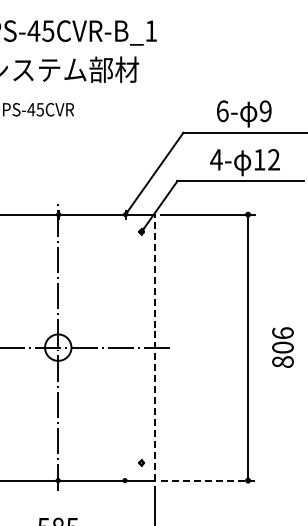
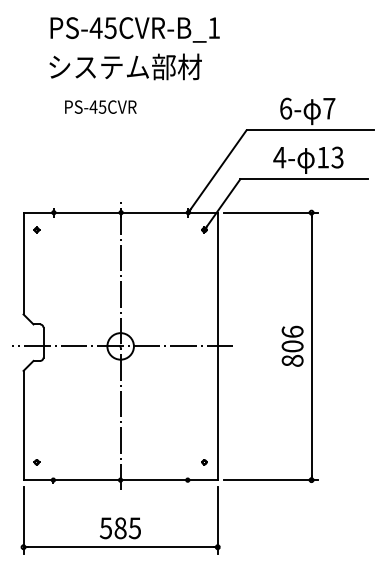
text: (265, 111) -> (329, 108), 9 -> 7
text: (273, 159) -> (337, 157), 12 -> 13
text: (282, 346) -> (292, 345), moved
line: (154, 347) -> (217, 346), dashed -> solid
line: (208, 480) -> (271, 480), dashed -> solid

